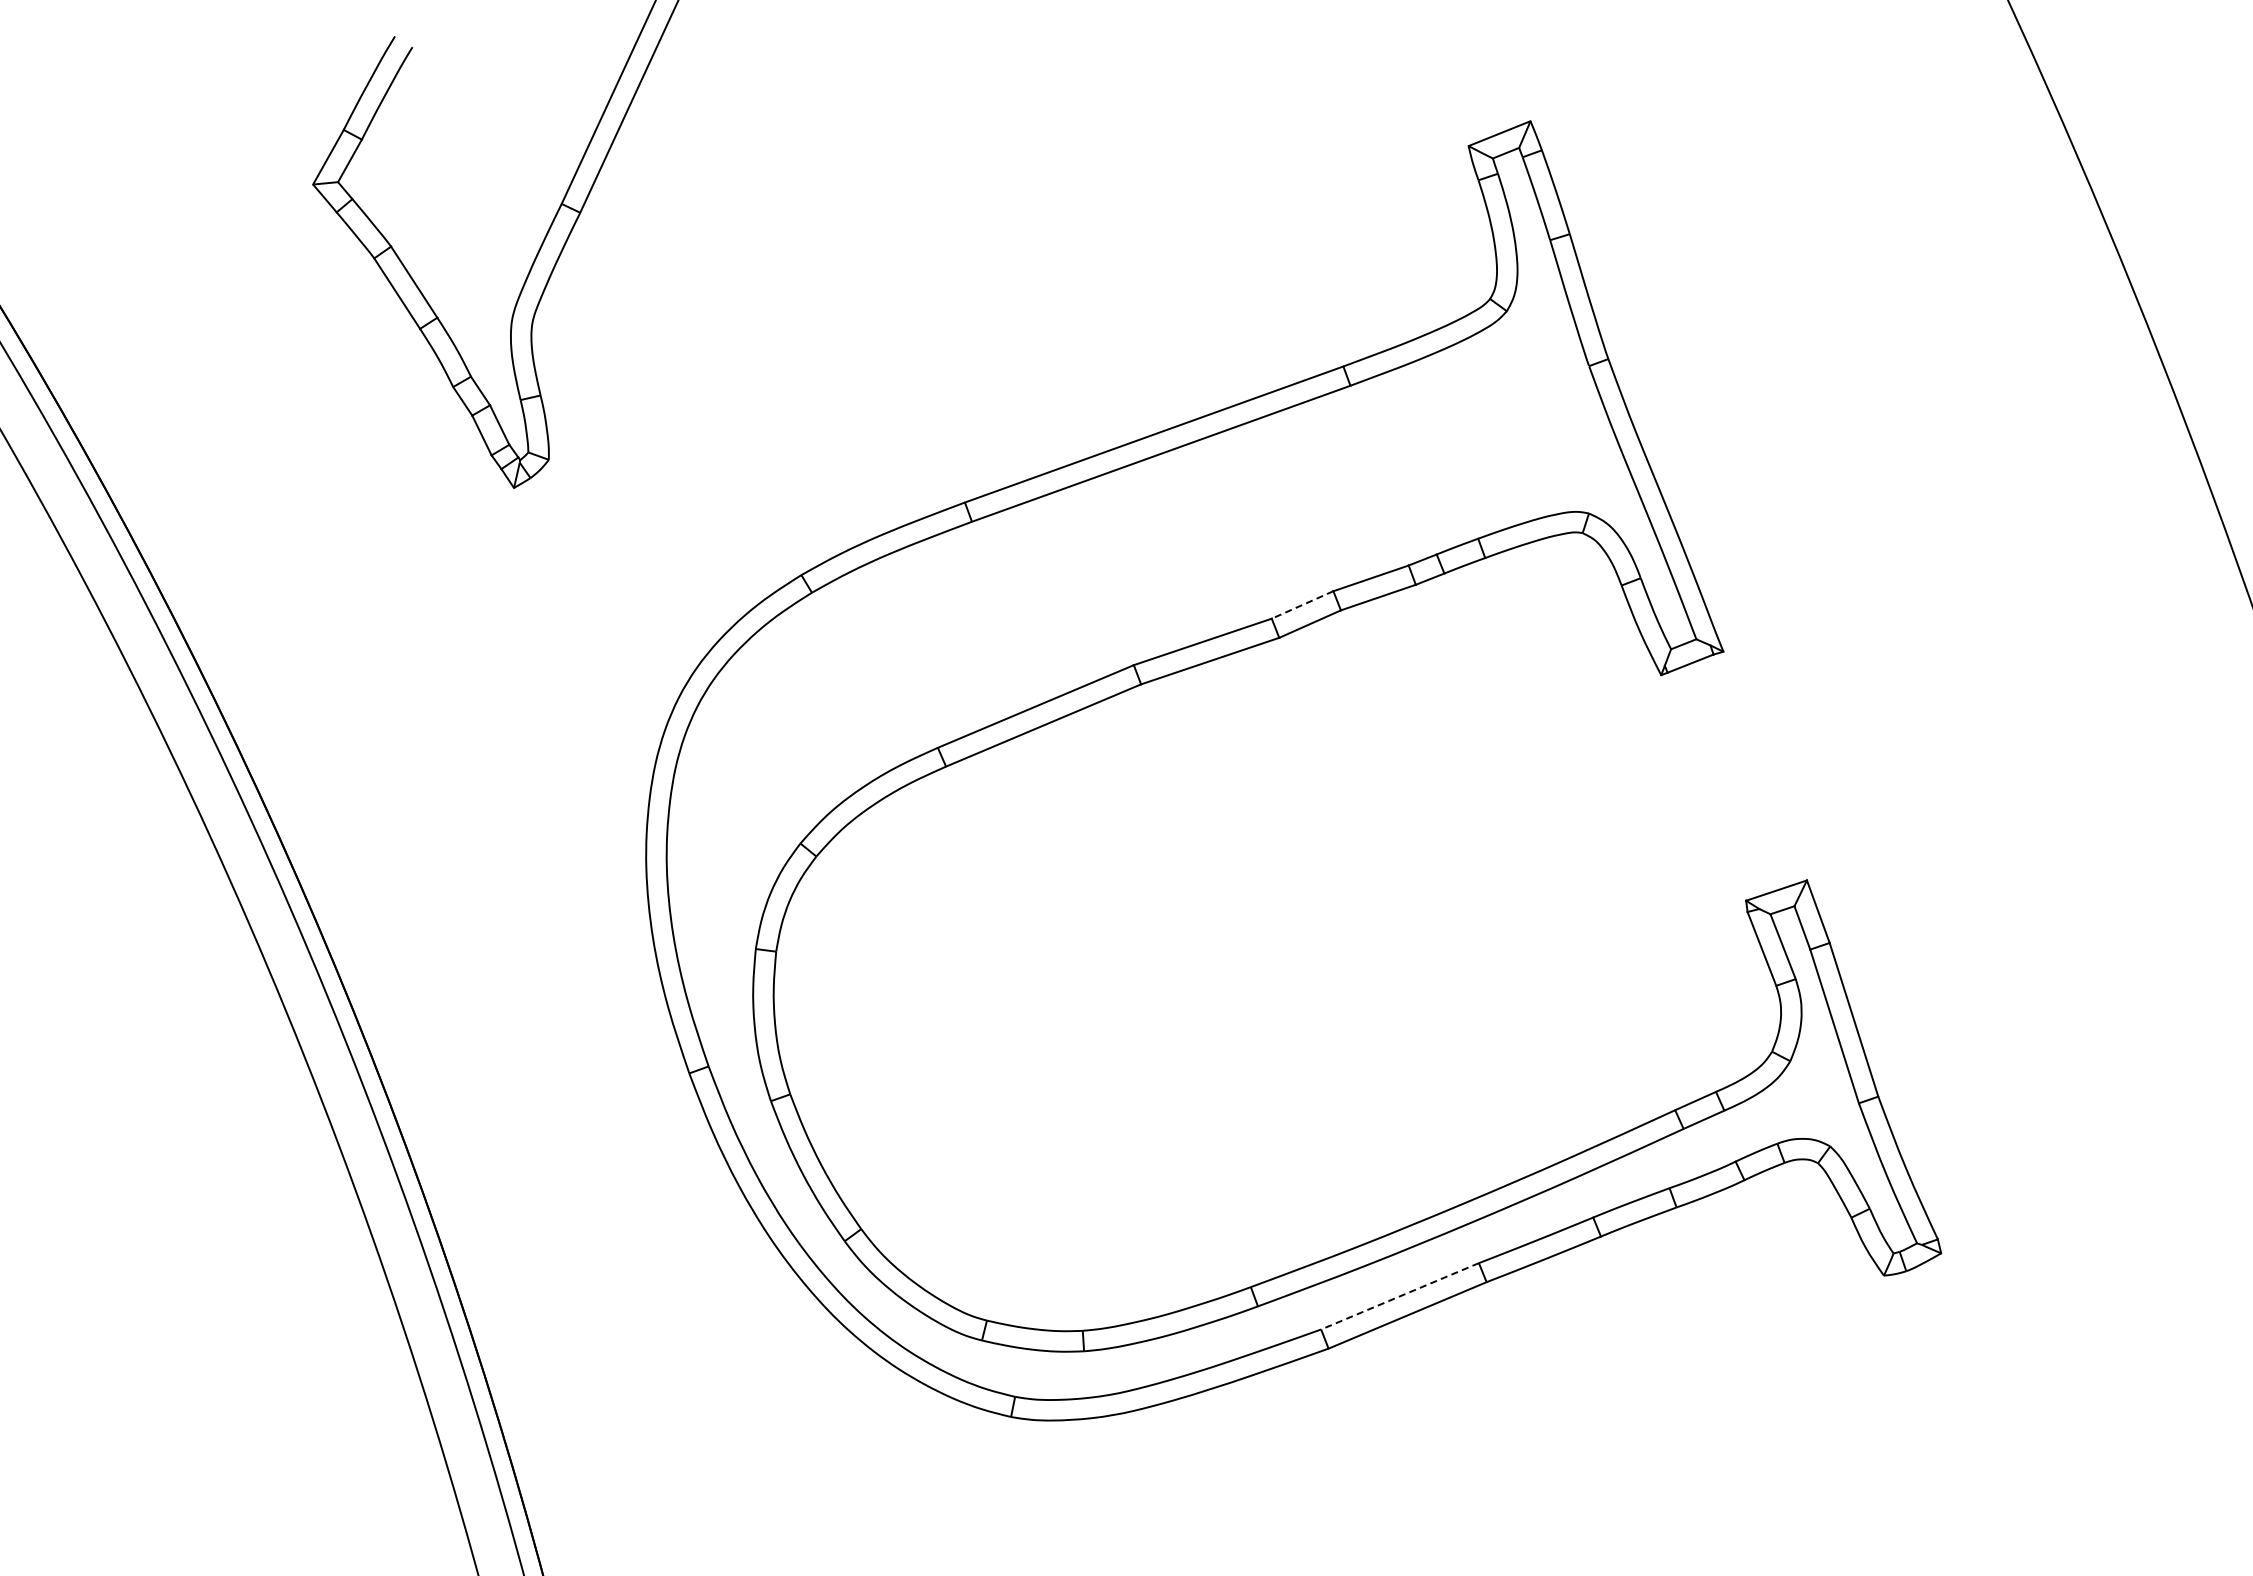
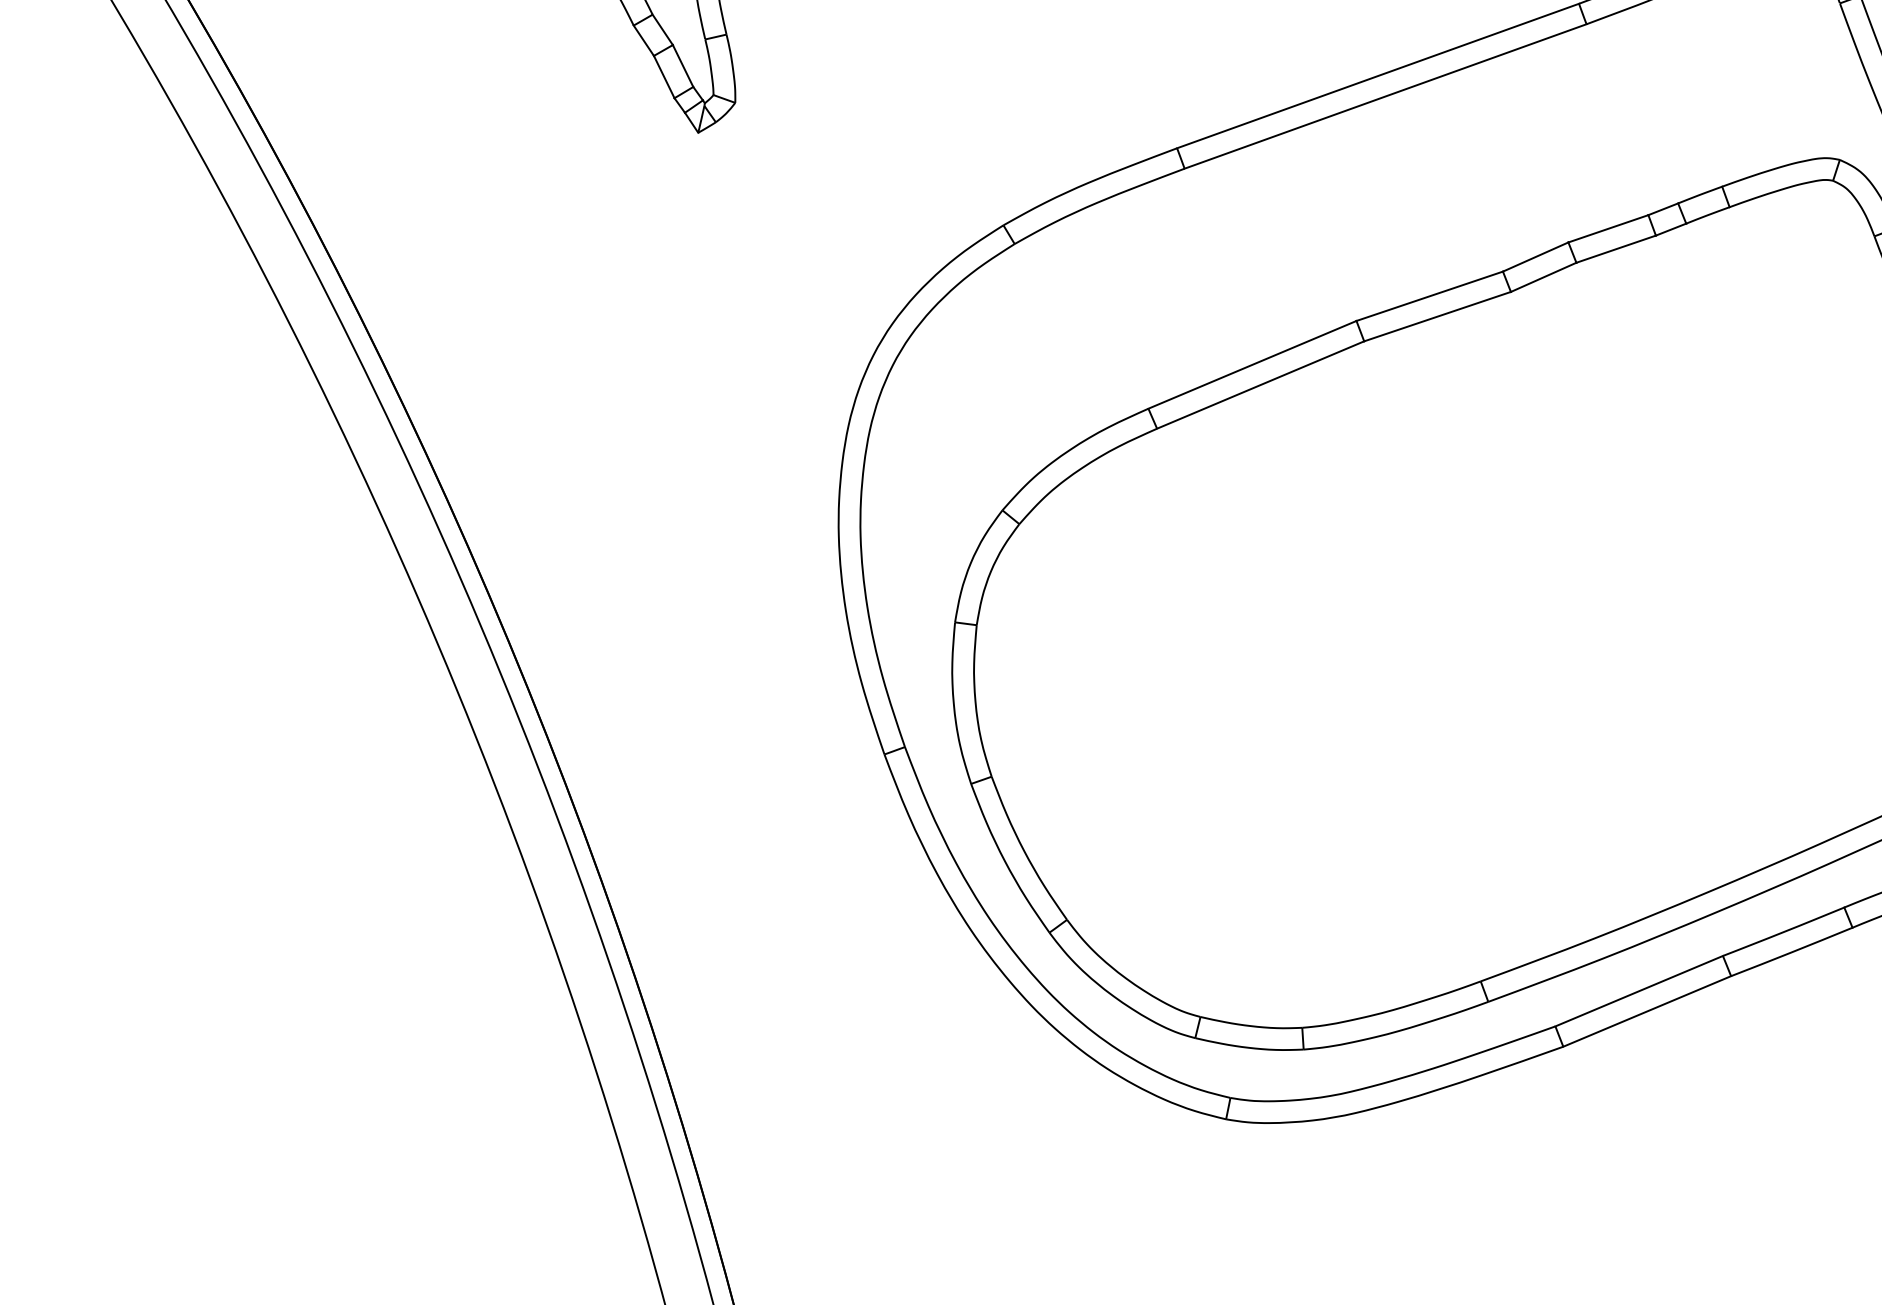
line: (1302, 604) -> (1535, 256), dashed -> solid
line: (1400, 1296) -> (1639, 991), dashed -> solid

